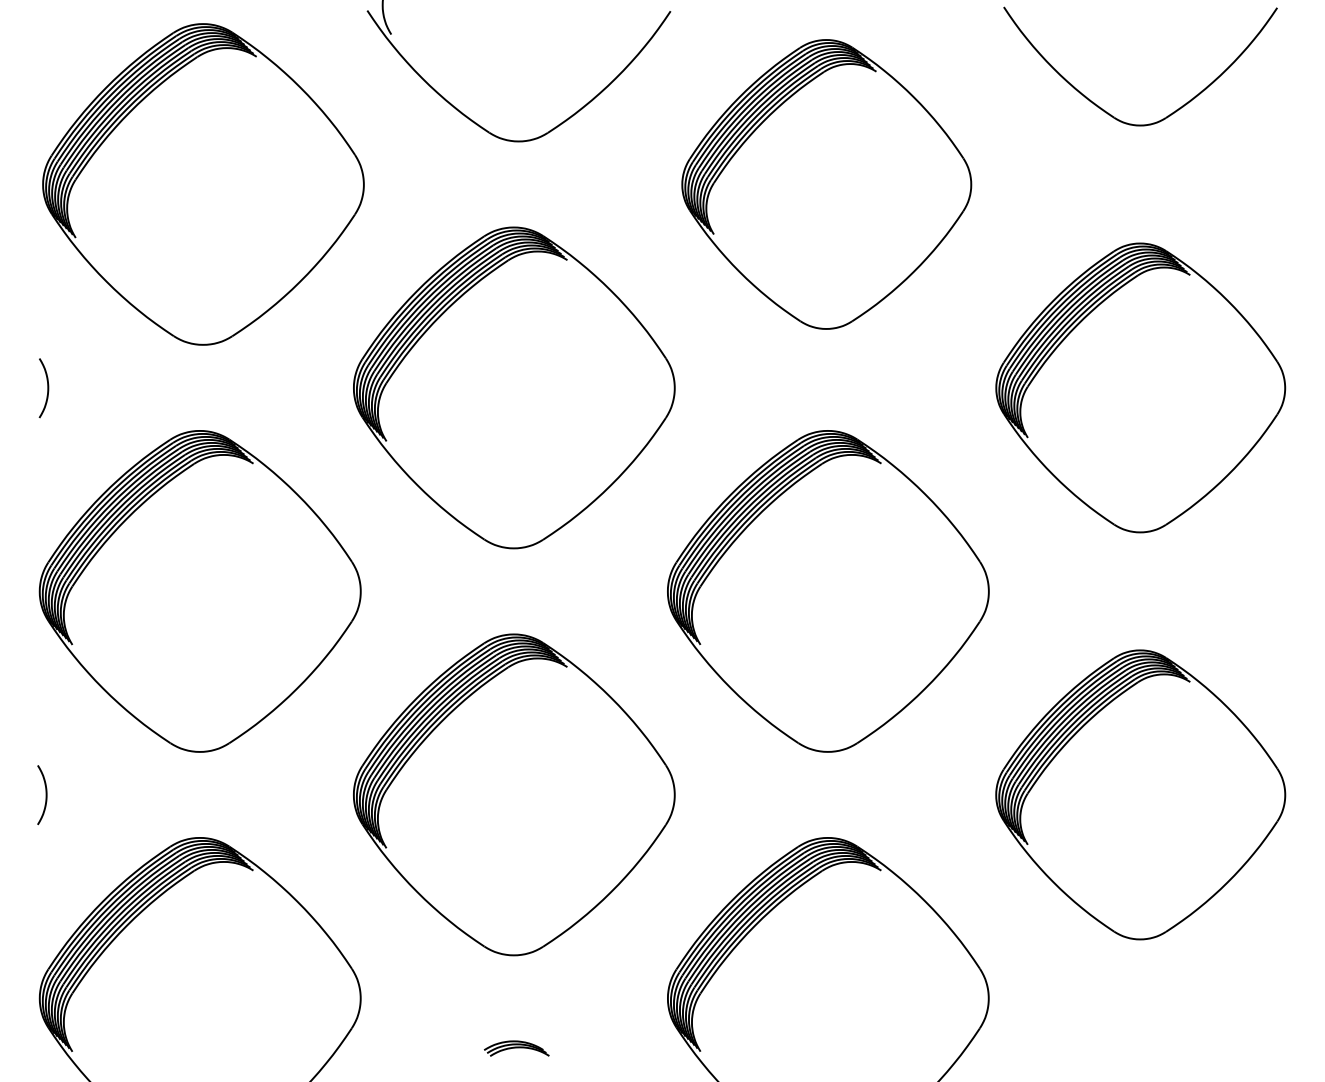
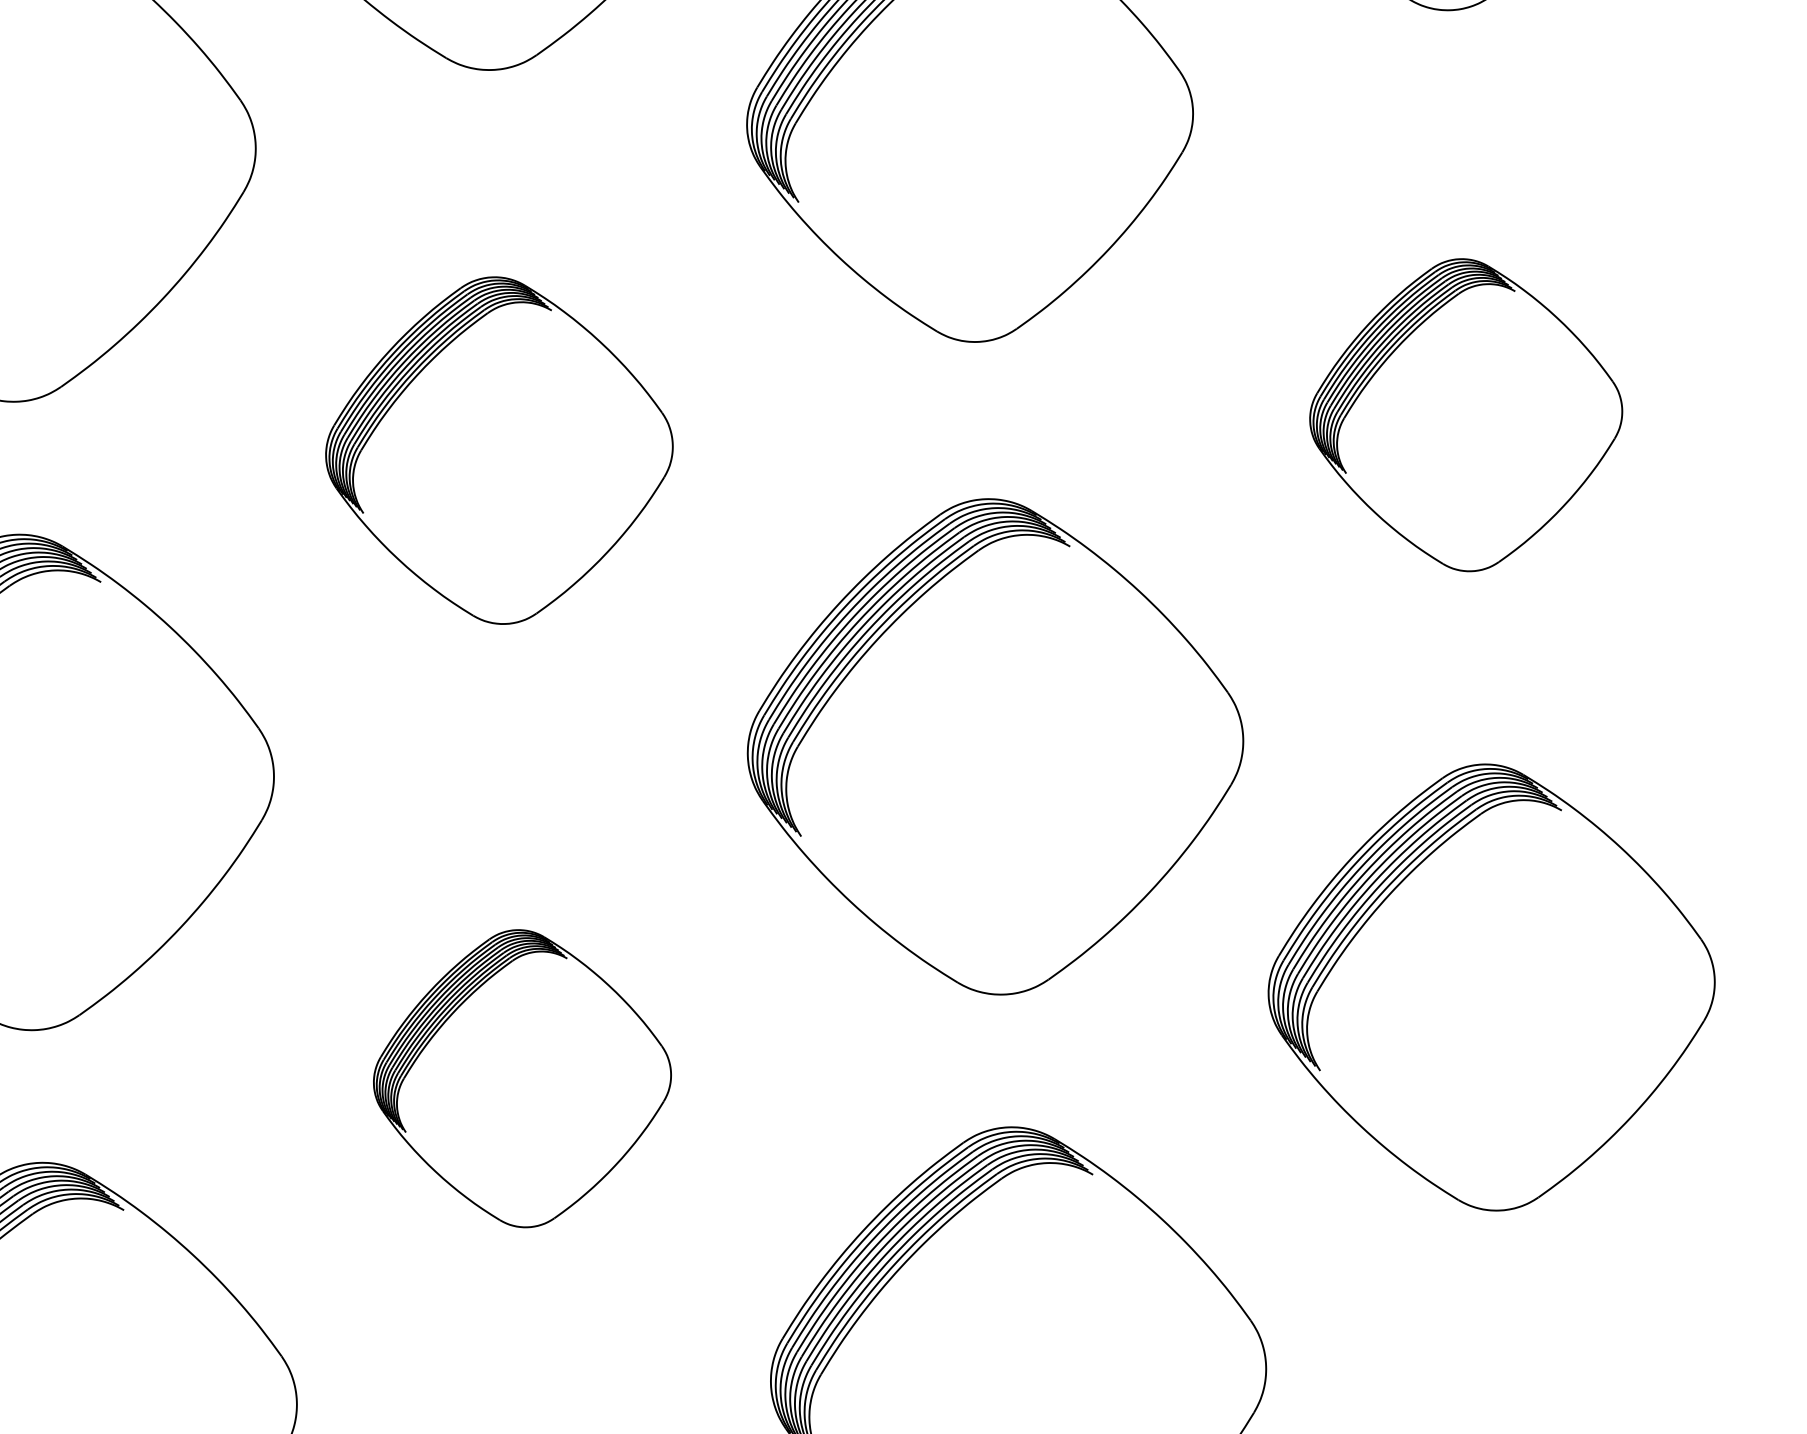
part: (514, 387) -> (499, 449), size x0.7
part: (1140, 387) -> (1465, 414), size x0.7
part: (514, 794) -> (522, 1078), size x0.6
part: (1140, 794) -> (1491, 986), moved

